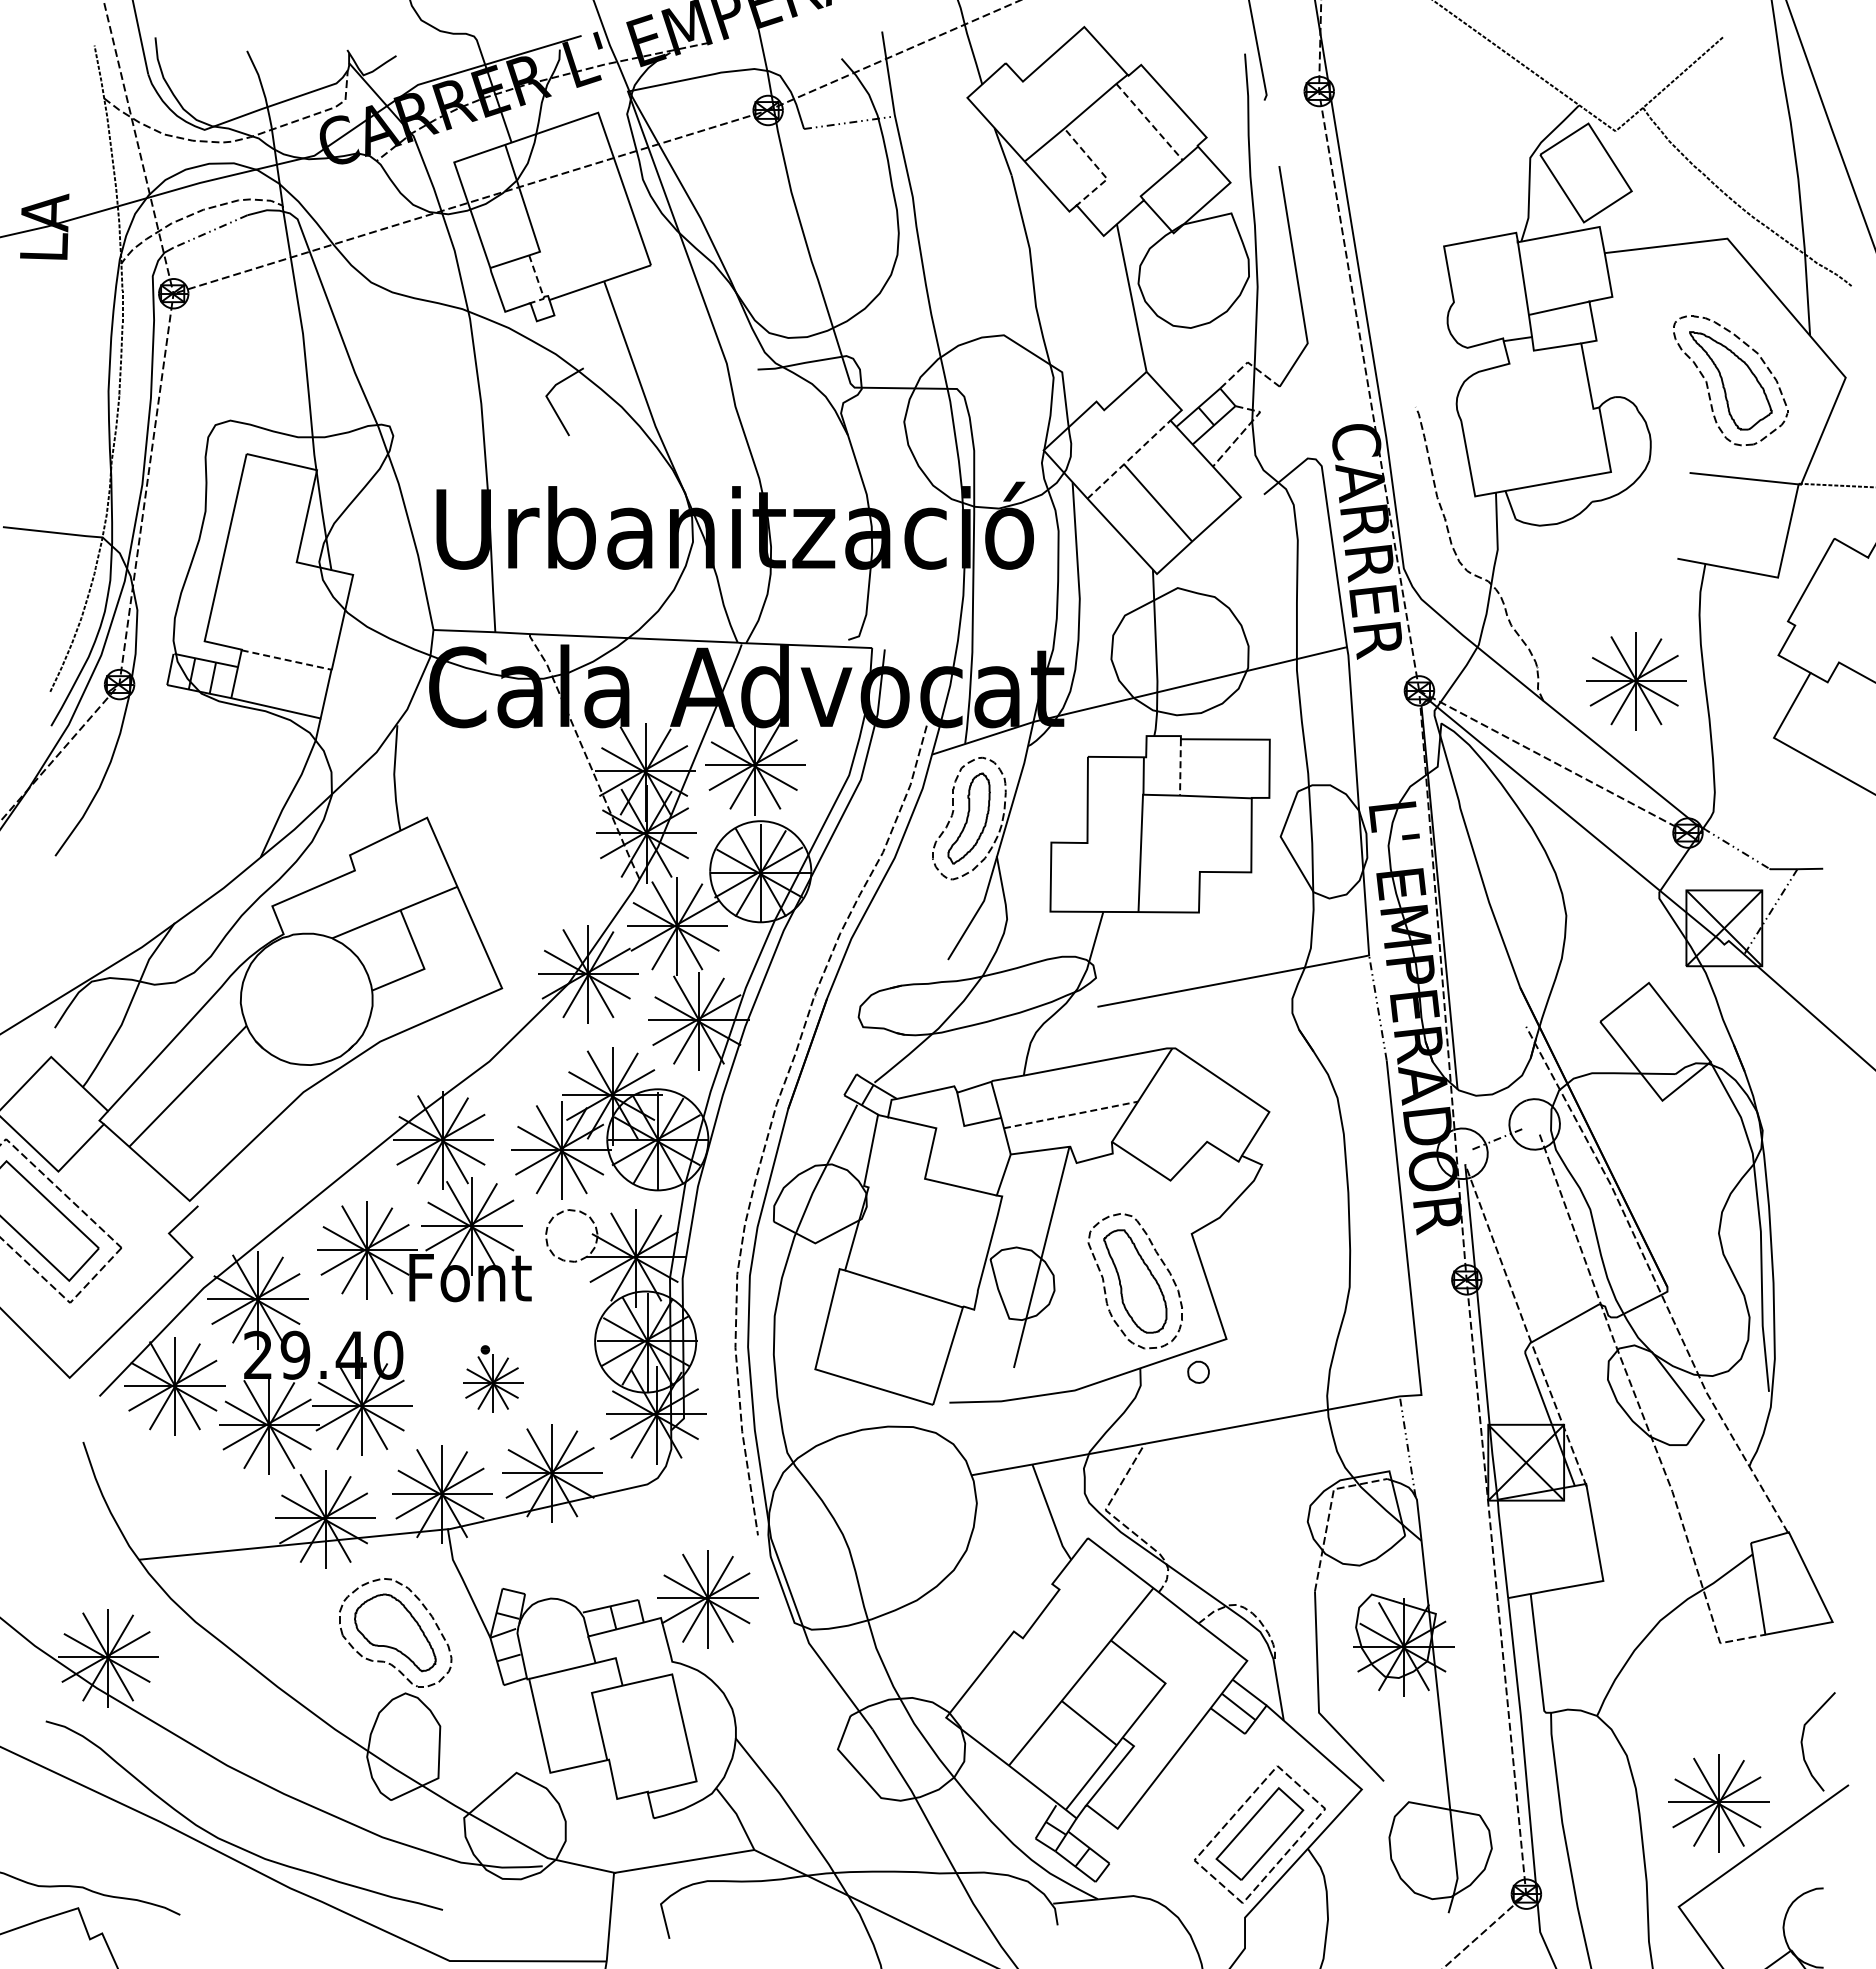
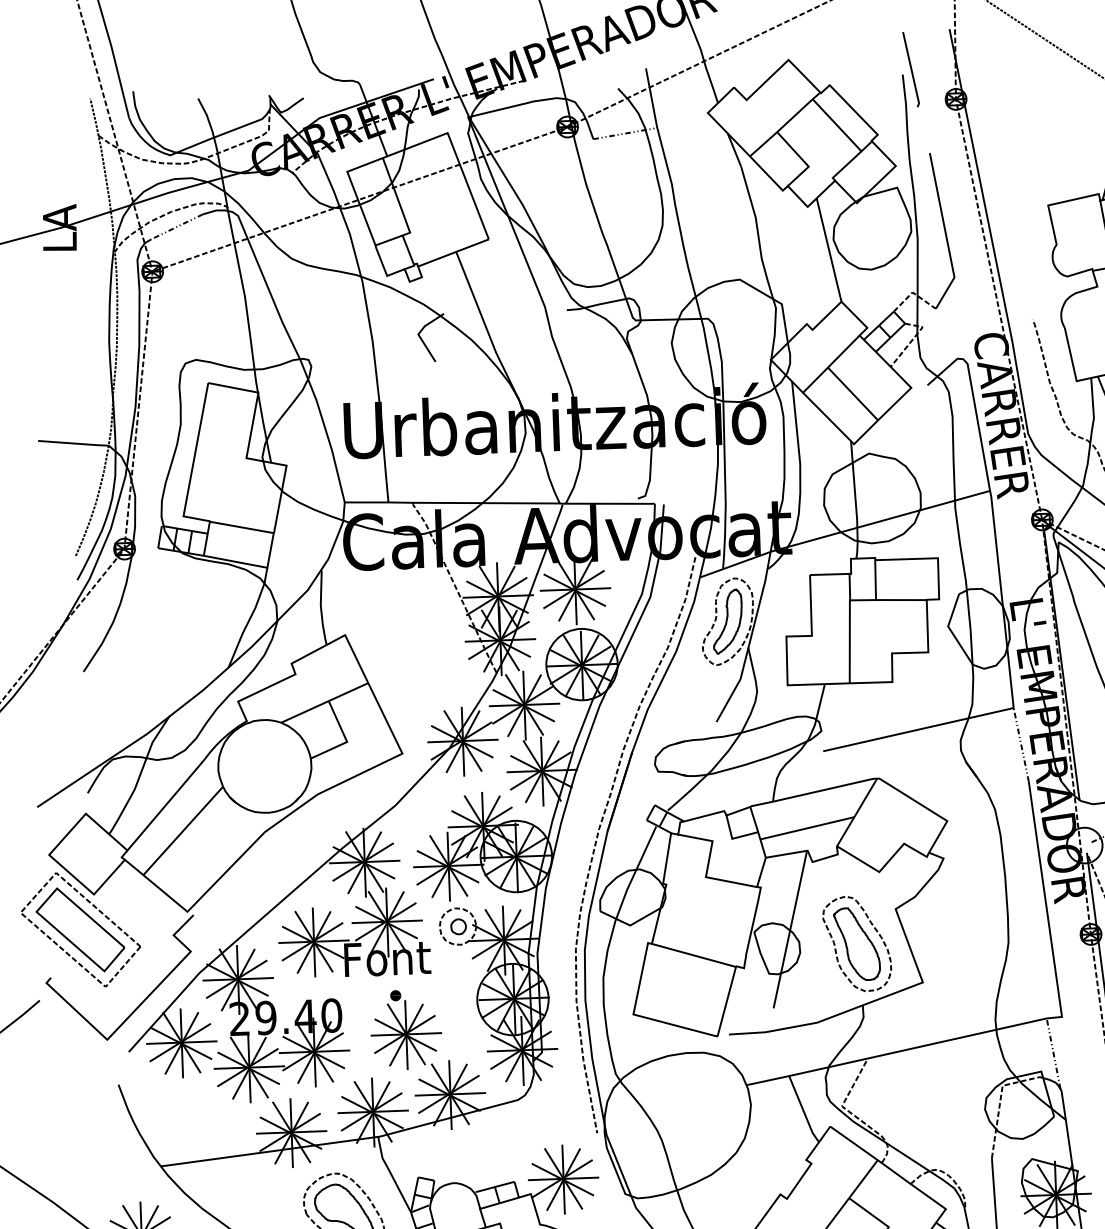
line: (1149, 122) -> (837, 125), dashed -> solid
line: (1099, 170) -> (803, 160), dashed -> solid
line: (540, 286) -> (411, 257), dashed -> solid
line: (1128, 460) -> (830, 364), dashed -> solid
line: (287, 660) -> (242, 527), dashed -> solid
line: (1180, 767) -> (875, 580), dashed -> solid
line: (1071, 1114) -> (807, 827), dashed -> solid
part: (1198, 1371) -> (458, 926), moved
part: (493, 1378) -> (406, 1029), size x1.67

